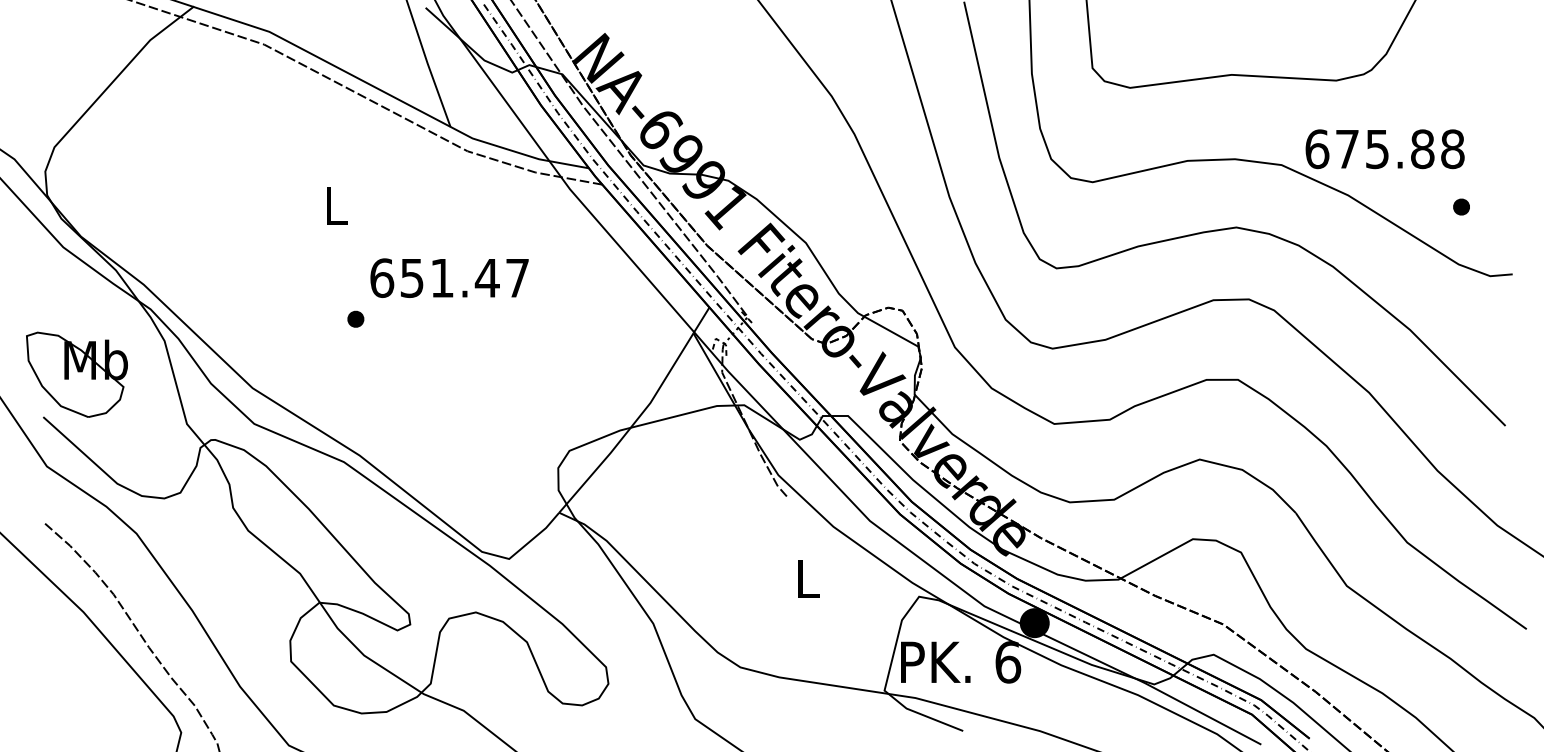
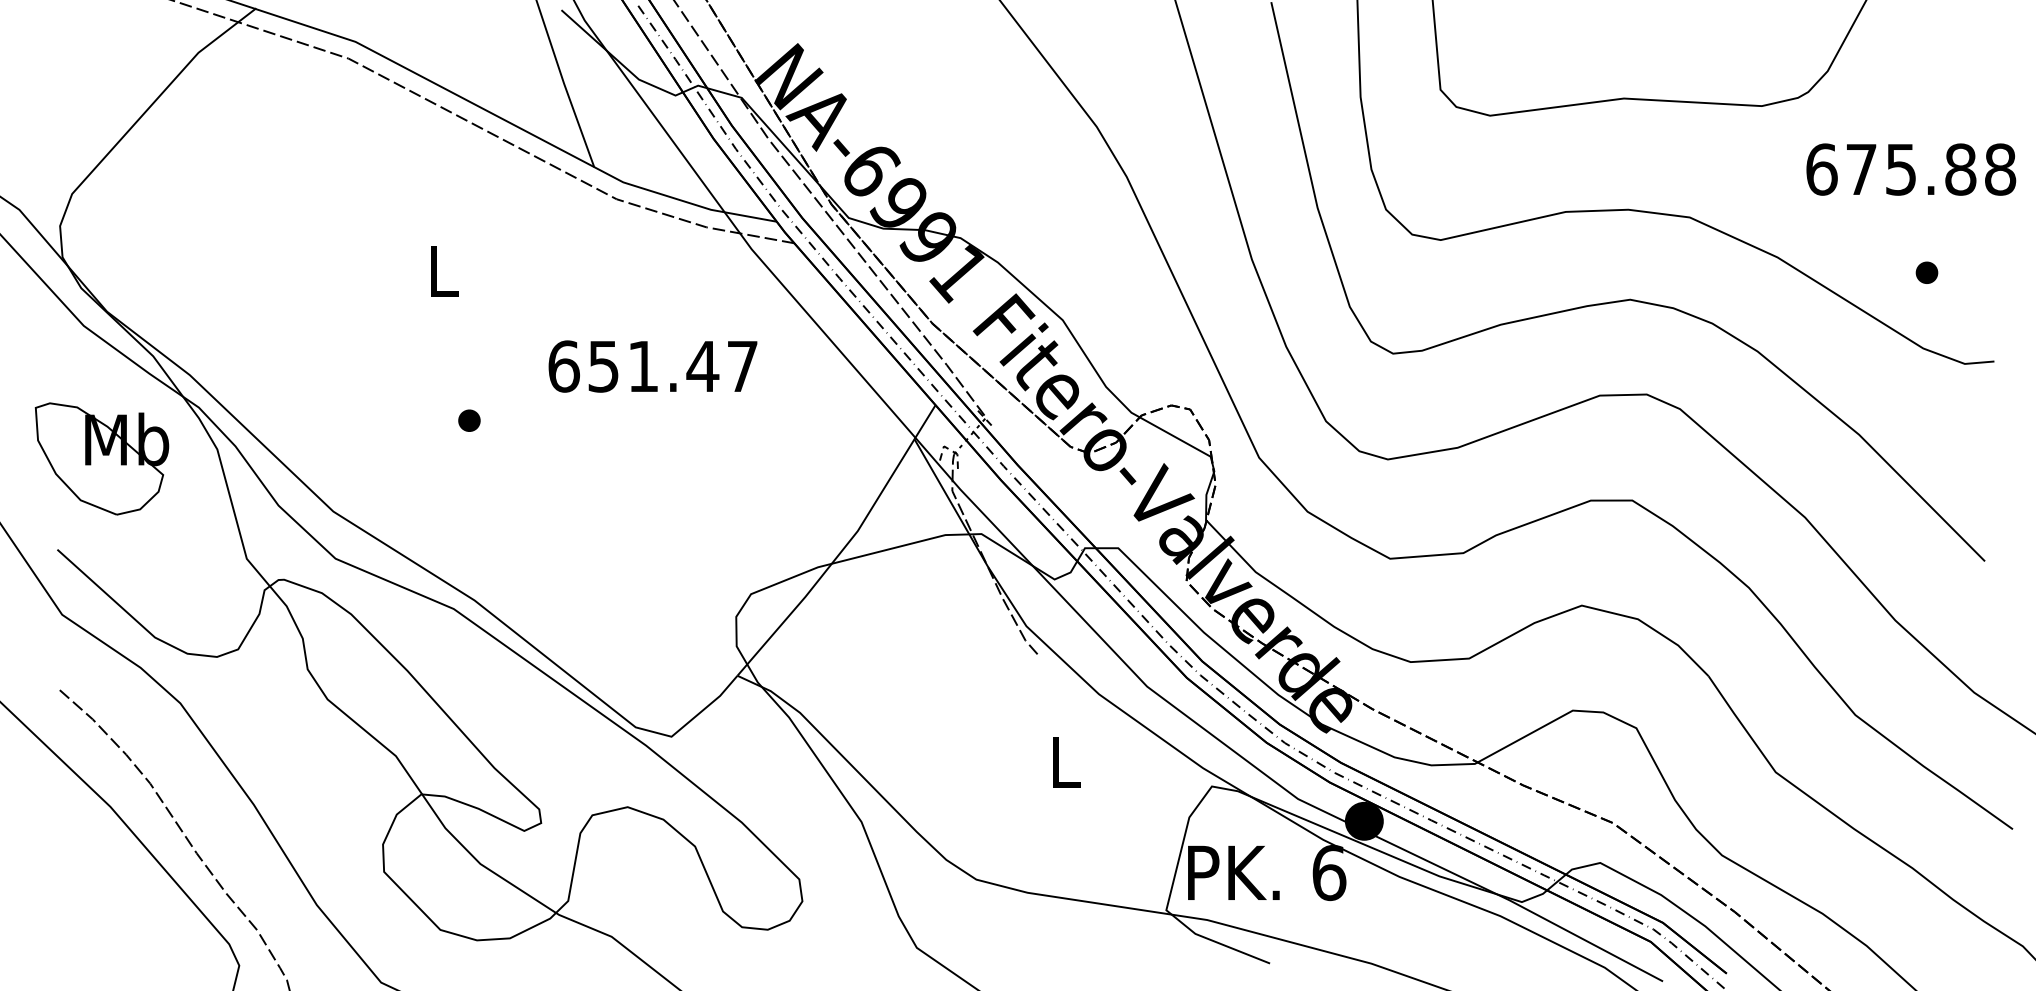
text: (1385, 149) -> (1911, 169), moved
text: (449, 278) -> (652, 366), moved
part: (76, 374) -> (101, 458), moved

